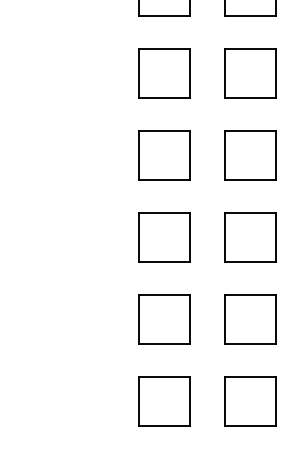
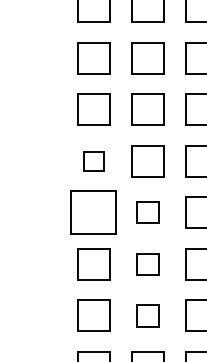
part: (163, 155) -> (93, 161), size x0.6
part: (163, 237) -> (93, 212), size x1.4
part: (249, 237) -> (147, 212), size x0.7
part: (249, 319) -> (147, 264), size x0.7
part: (249, 401) -> (147, 315), size x0.7

